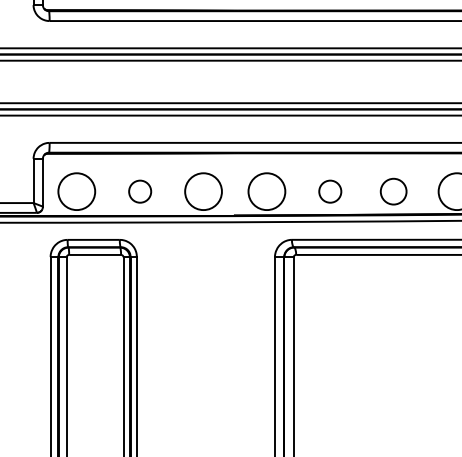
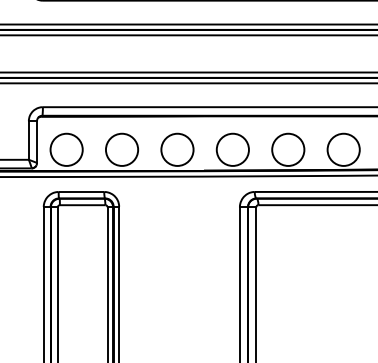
circle: (139, 191) -> (121, 149), size x1.67
circle: (329, 191) -> (287, 149), size x1.67
circle: (393, 191) -> (343, 149), size x1.43

